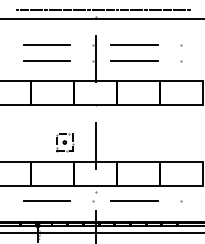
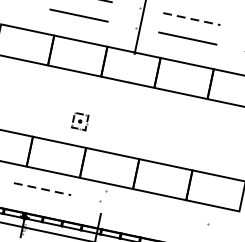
line: (135, 45) -> (193, 19), solid -> dashed
part: (65, 142) -> (80, 121), size x0.7
line: (96, 146) -> (118, 134), removed
line: (47, 200) -> (43, 188), solid -> dashed
line: (134, 200) -> (151, 211), removed

